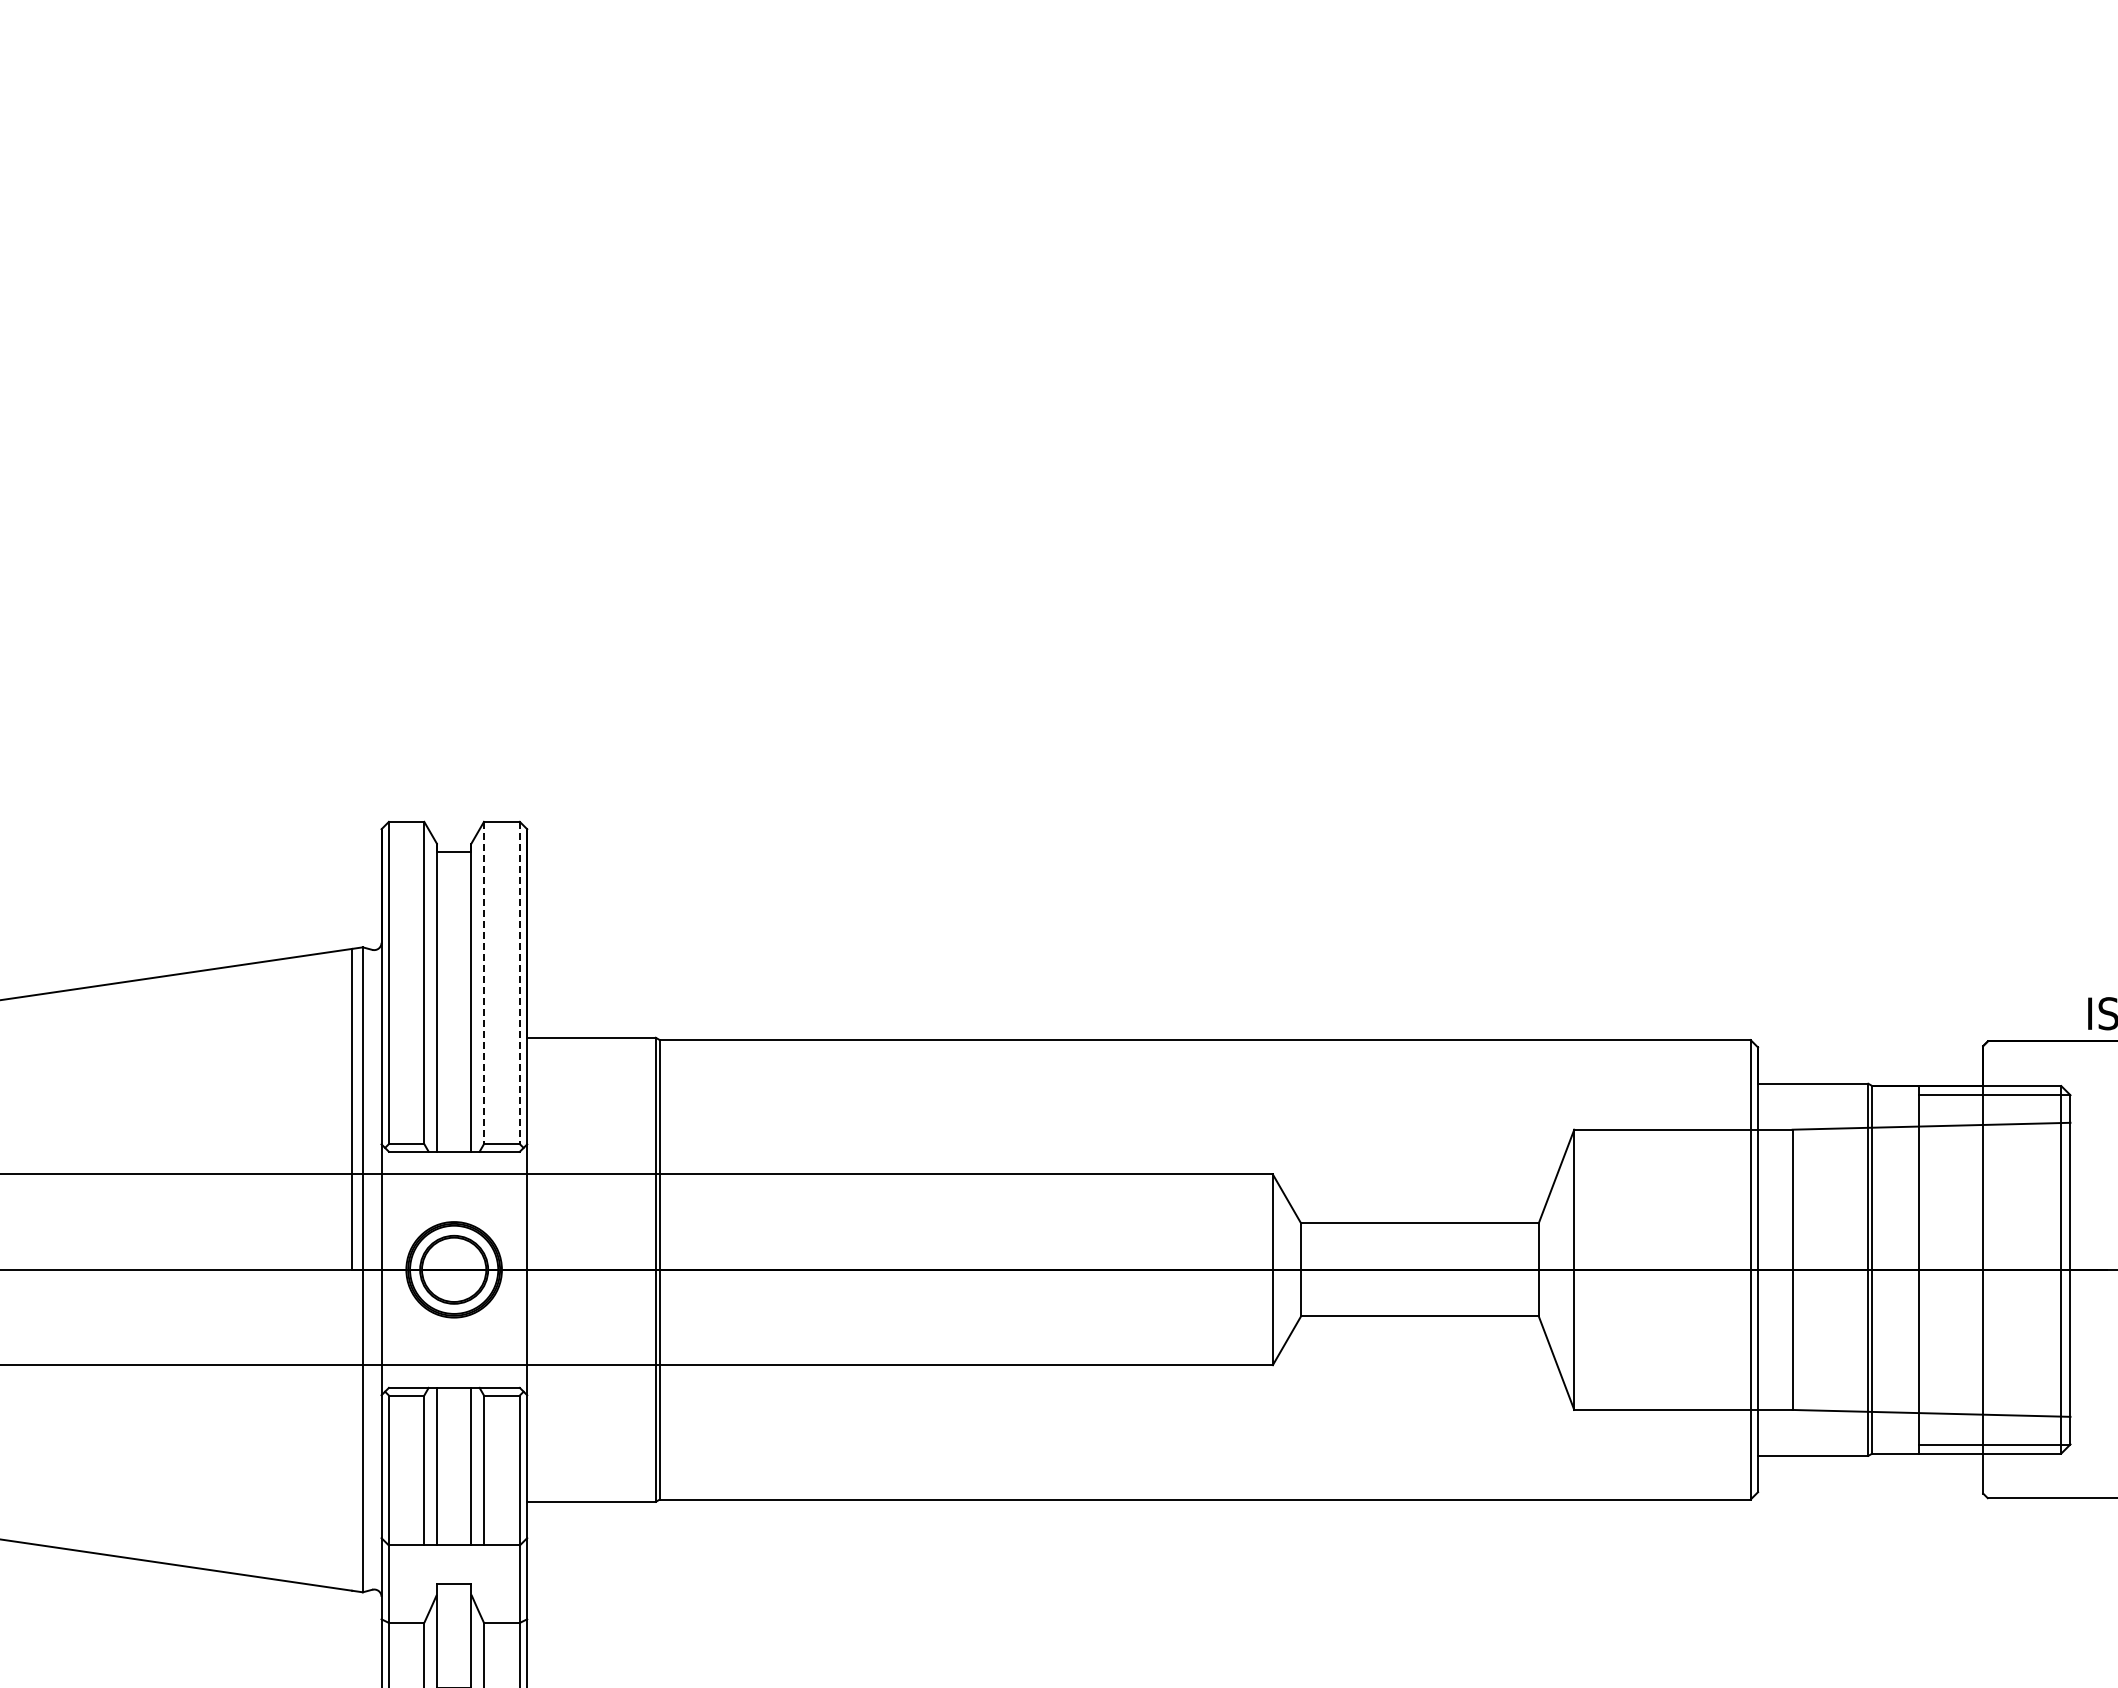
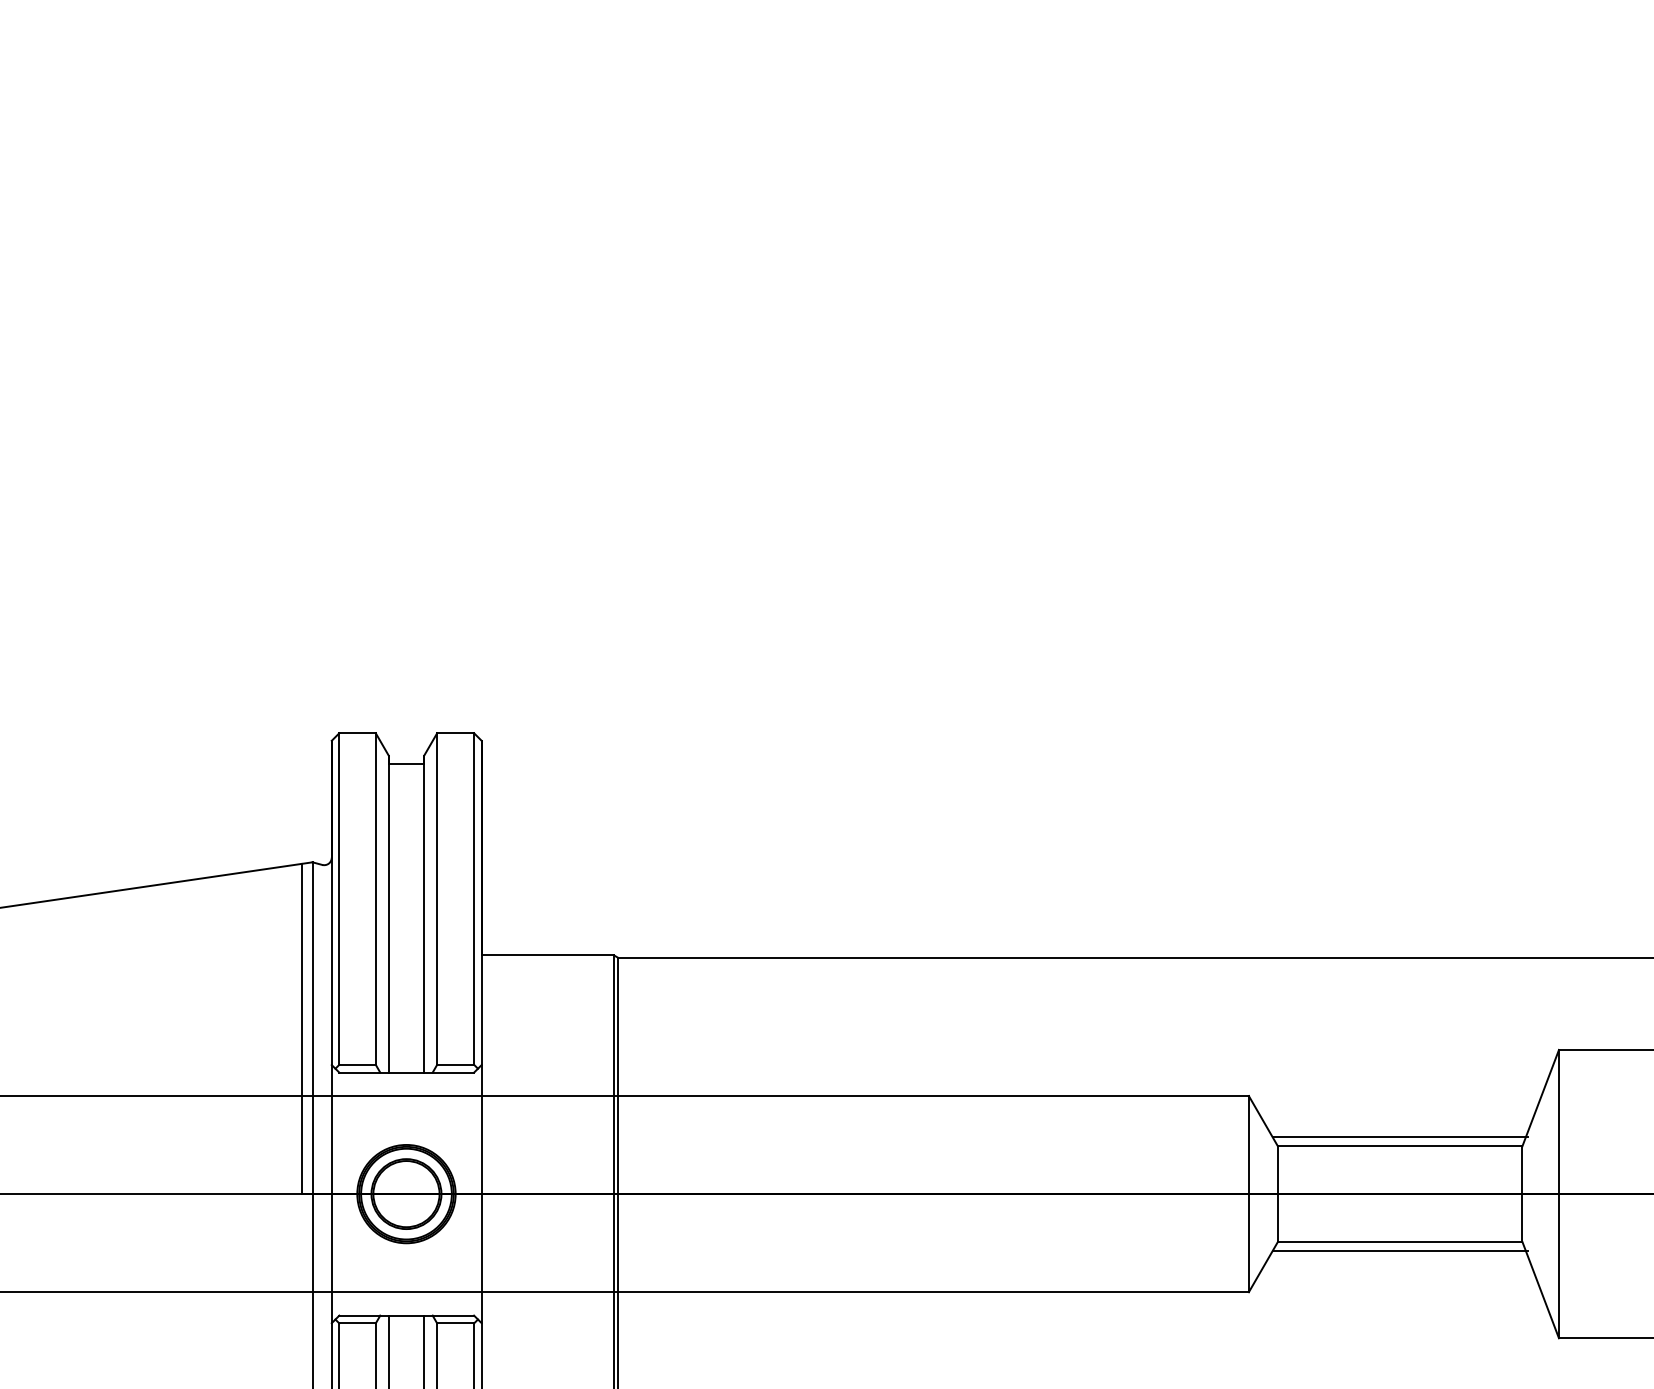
line: (484, 983) -> (437, 899), dashed -> solid
line: (519, 983) -> (473, 899), dashed -> solid
line: (1419, 1214) -> (1399, 1137), added
line: (1419, 1324) -> (1399, 1250), added

